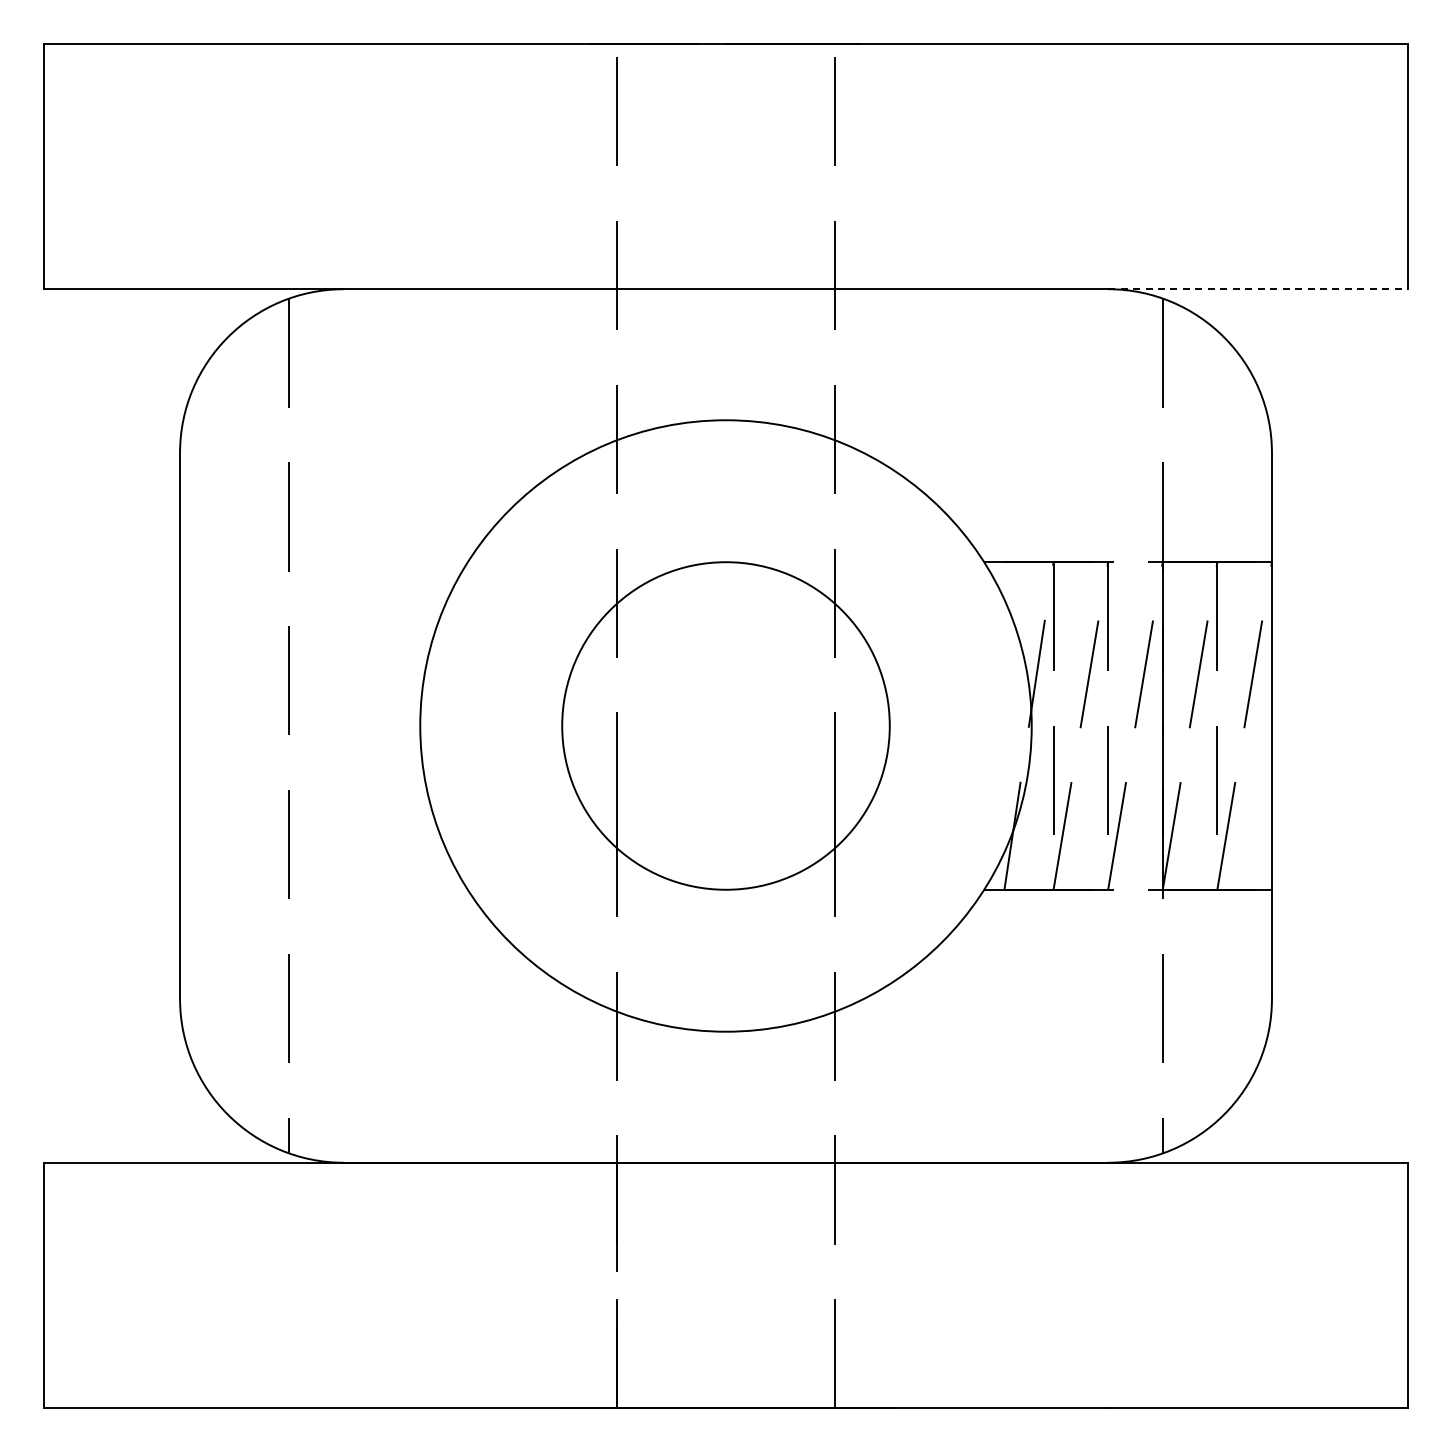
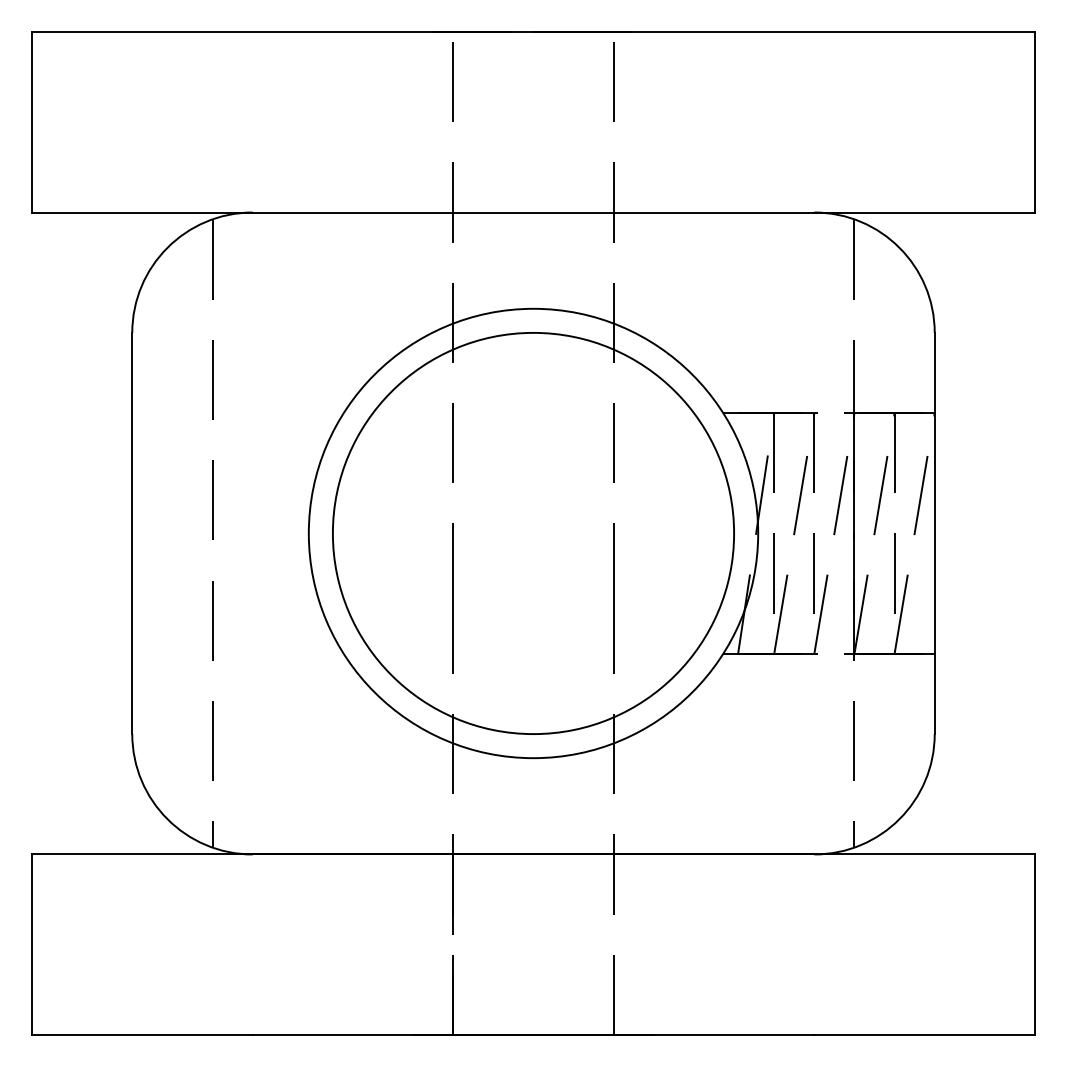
line: (1258, 289) -> (924, 212), dashed -> solid
circle: (725, 725) -> (533, 533), size x1.67

